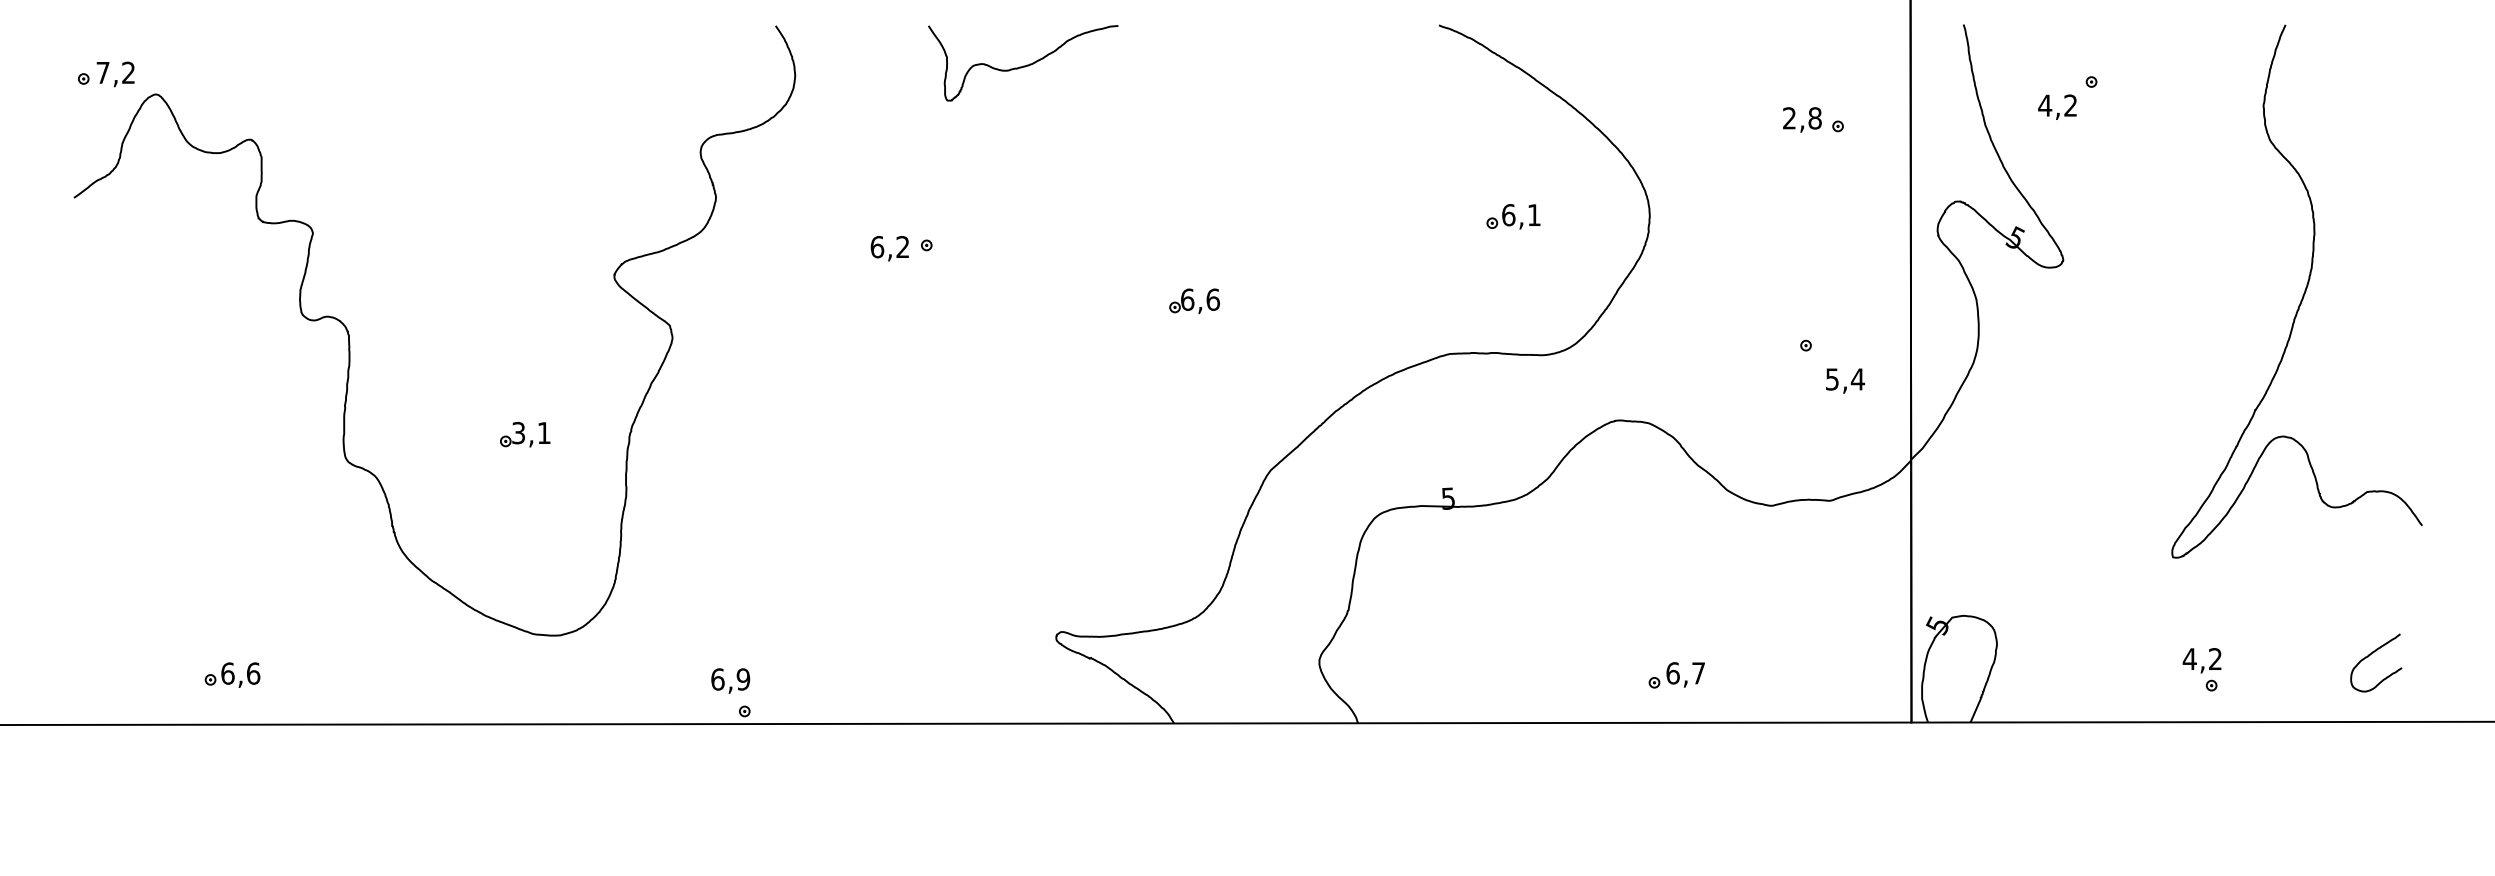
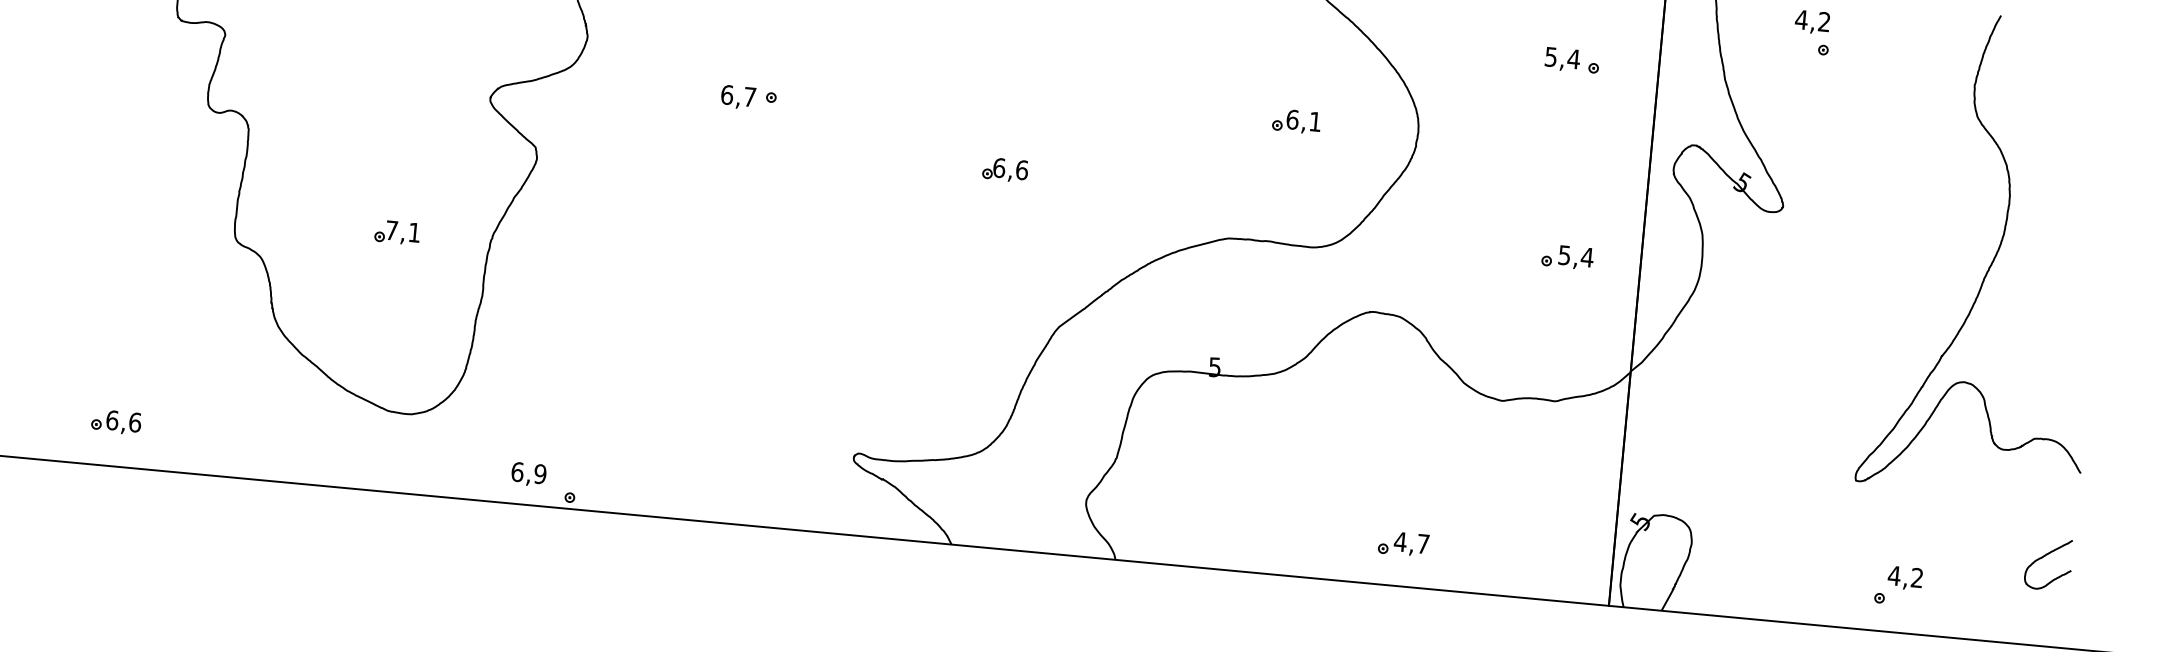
text: (2057, 106) -> (1812, 21), moved
text: (1802, 118) -> (1562, 58), 2,8 -> 5,4
text: (902, 246) -> (749, 96), 6,2 -> 6,7
text: (1845, 380) -> (1576, 257), moved
text: (518, 433) -> (391, 230), 3,1 -> 7,1
curve: (2370, 655) -> (2044, 557), moved
text: (2201, 660) -> (1904, 578), moved
text: (1673, 673) -> (1400, 542), 6,7 -> 4,7
text: (730, 680) -> (528, 474), moved

